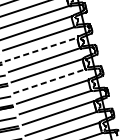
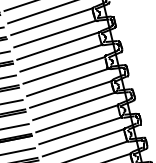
line: (41, 49) -> (64, 70), dashed -> solid
line: (49, 81) -> (73, 106), dashed -> solid

